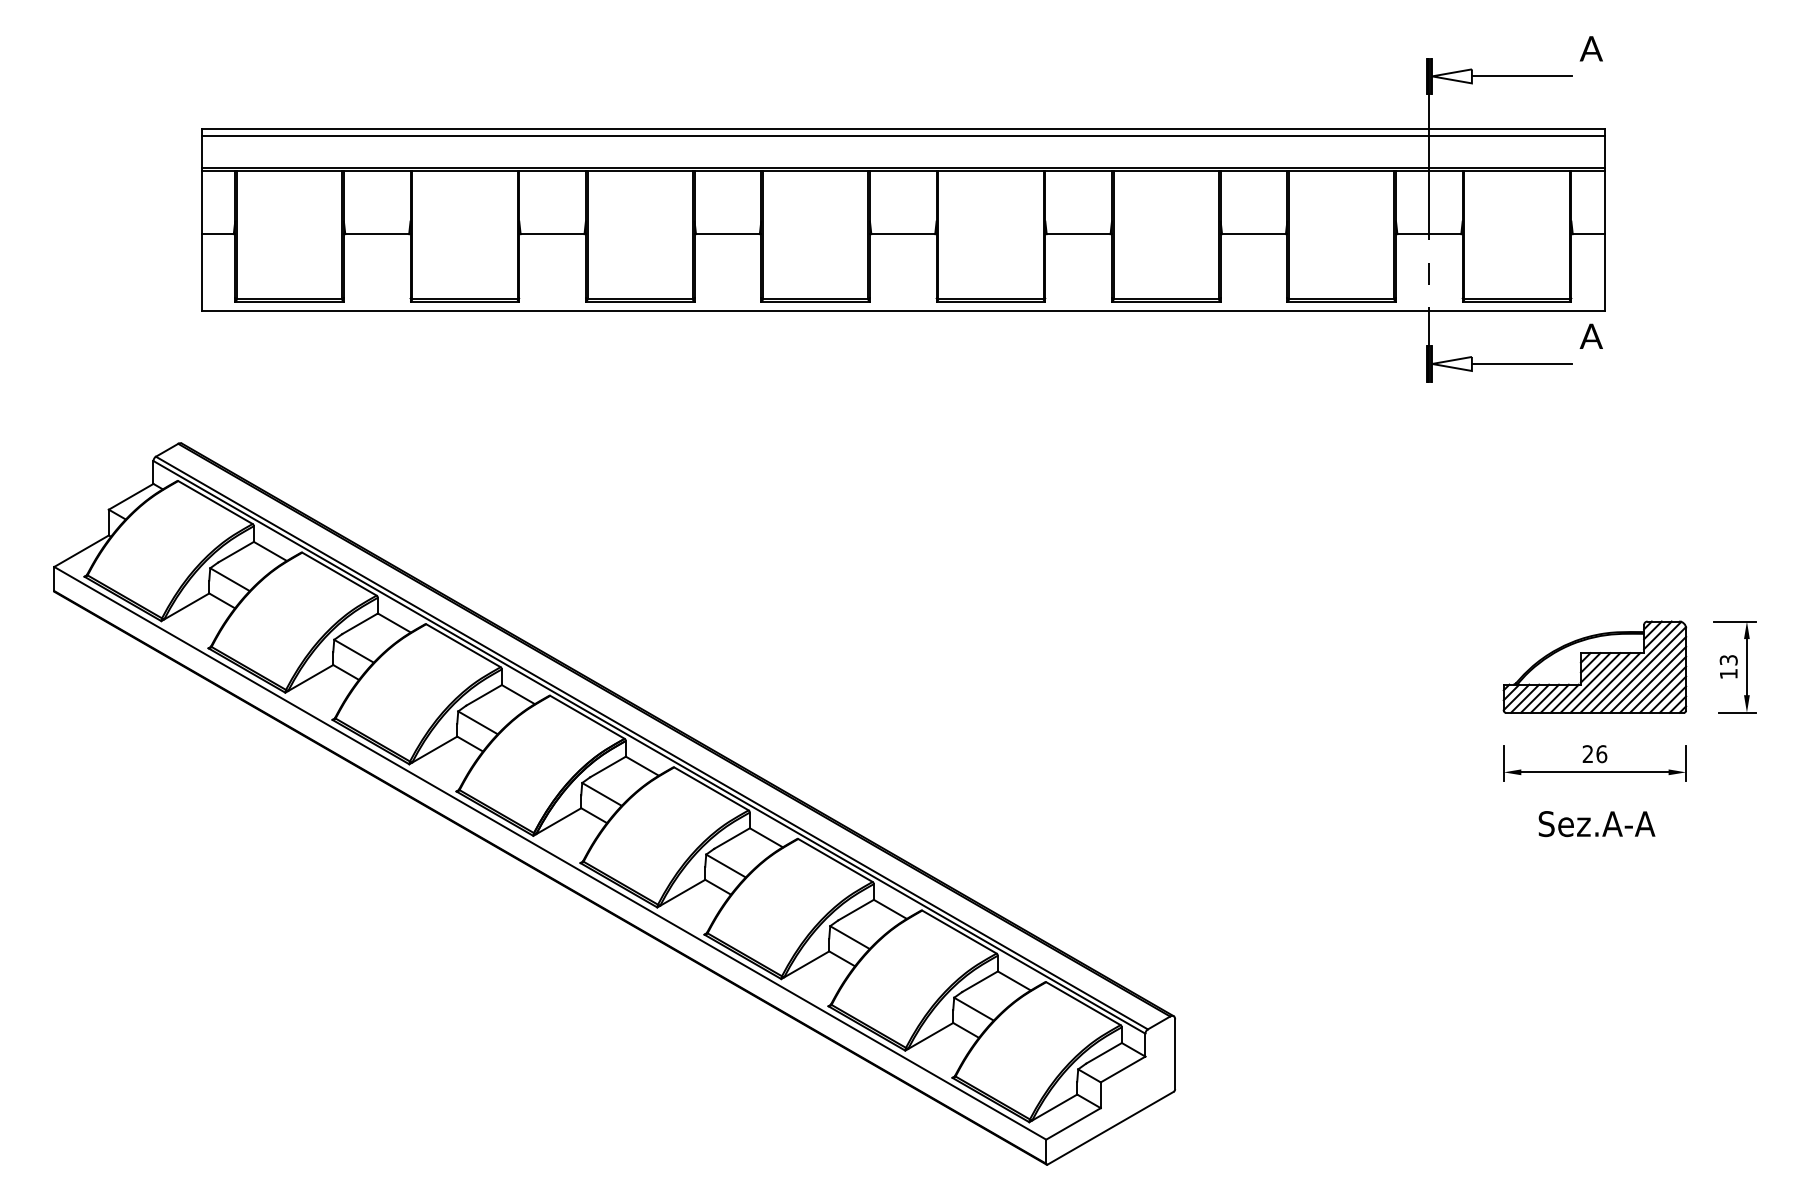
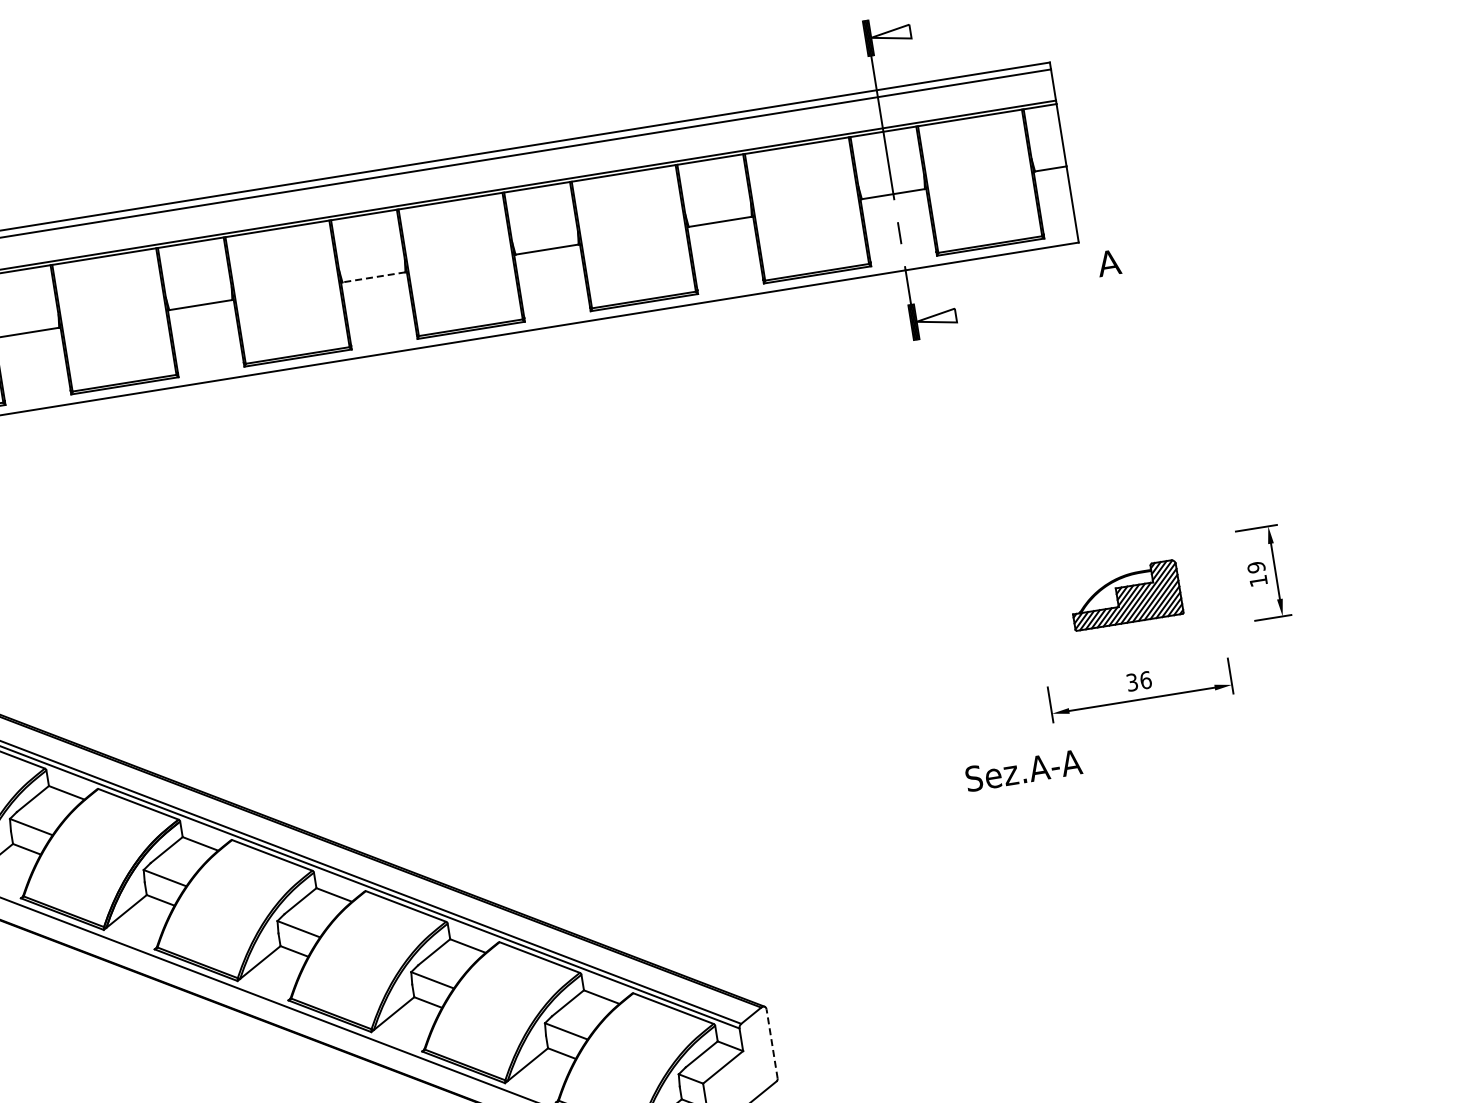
line: (1521, 76) -> (959, 23), removed
line: (903, 234) -> (374, 277), solid -> dashed
text: (1590, 335) -> (1108, 262), moved
line: (1521, 363) -> (1004, 307), removed
text: (1728, 660) -> (1256, 567), 13 -> 19
part: (1594, 666) -> (1124, 594), size x0.6
text: (1587, 754) -> (1131, 682), 26 -> 36
text: (1596, 824) -> (1023, 771), moved
line: (1175, 1054) -> (772, 1044), solid -> dashed

